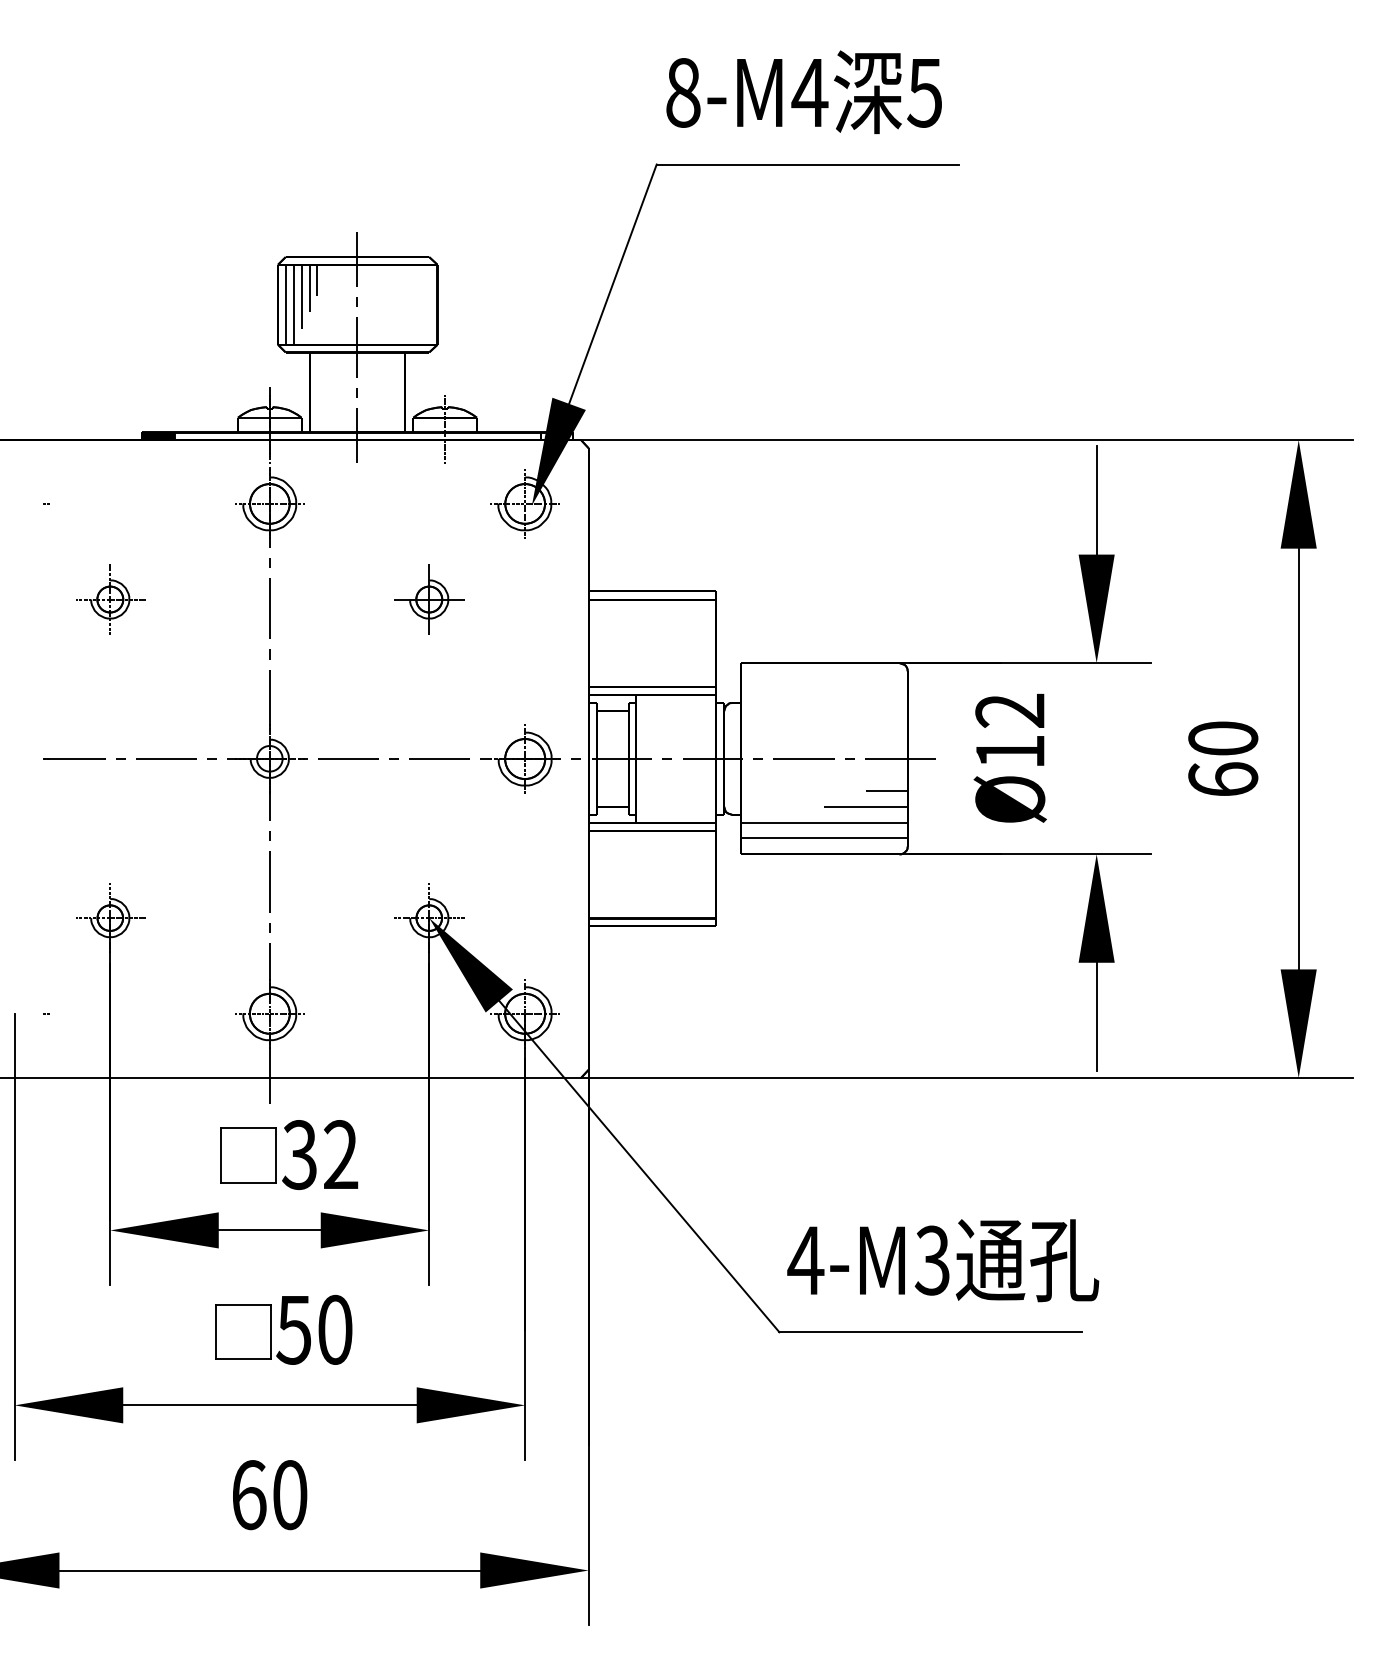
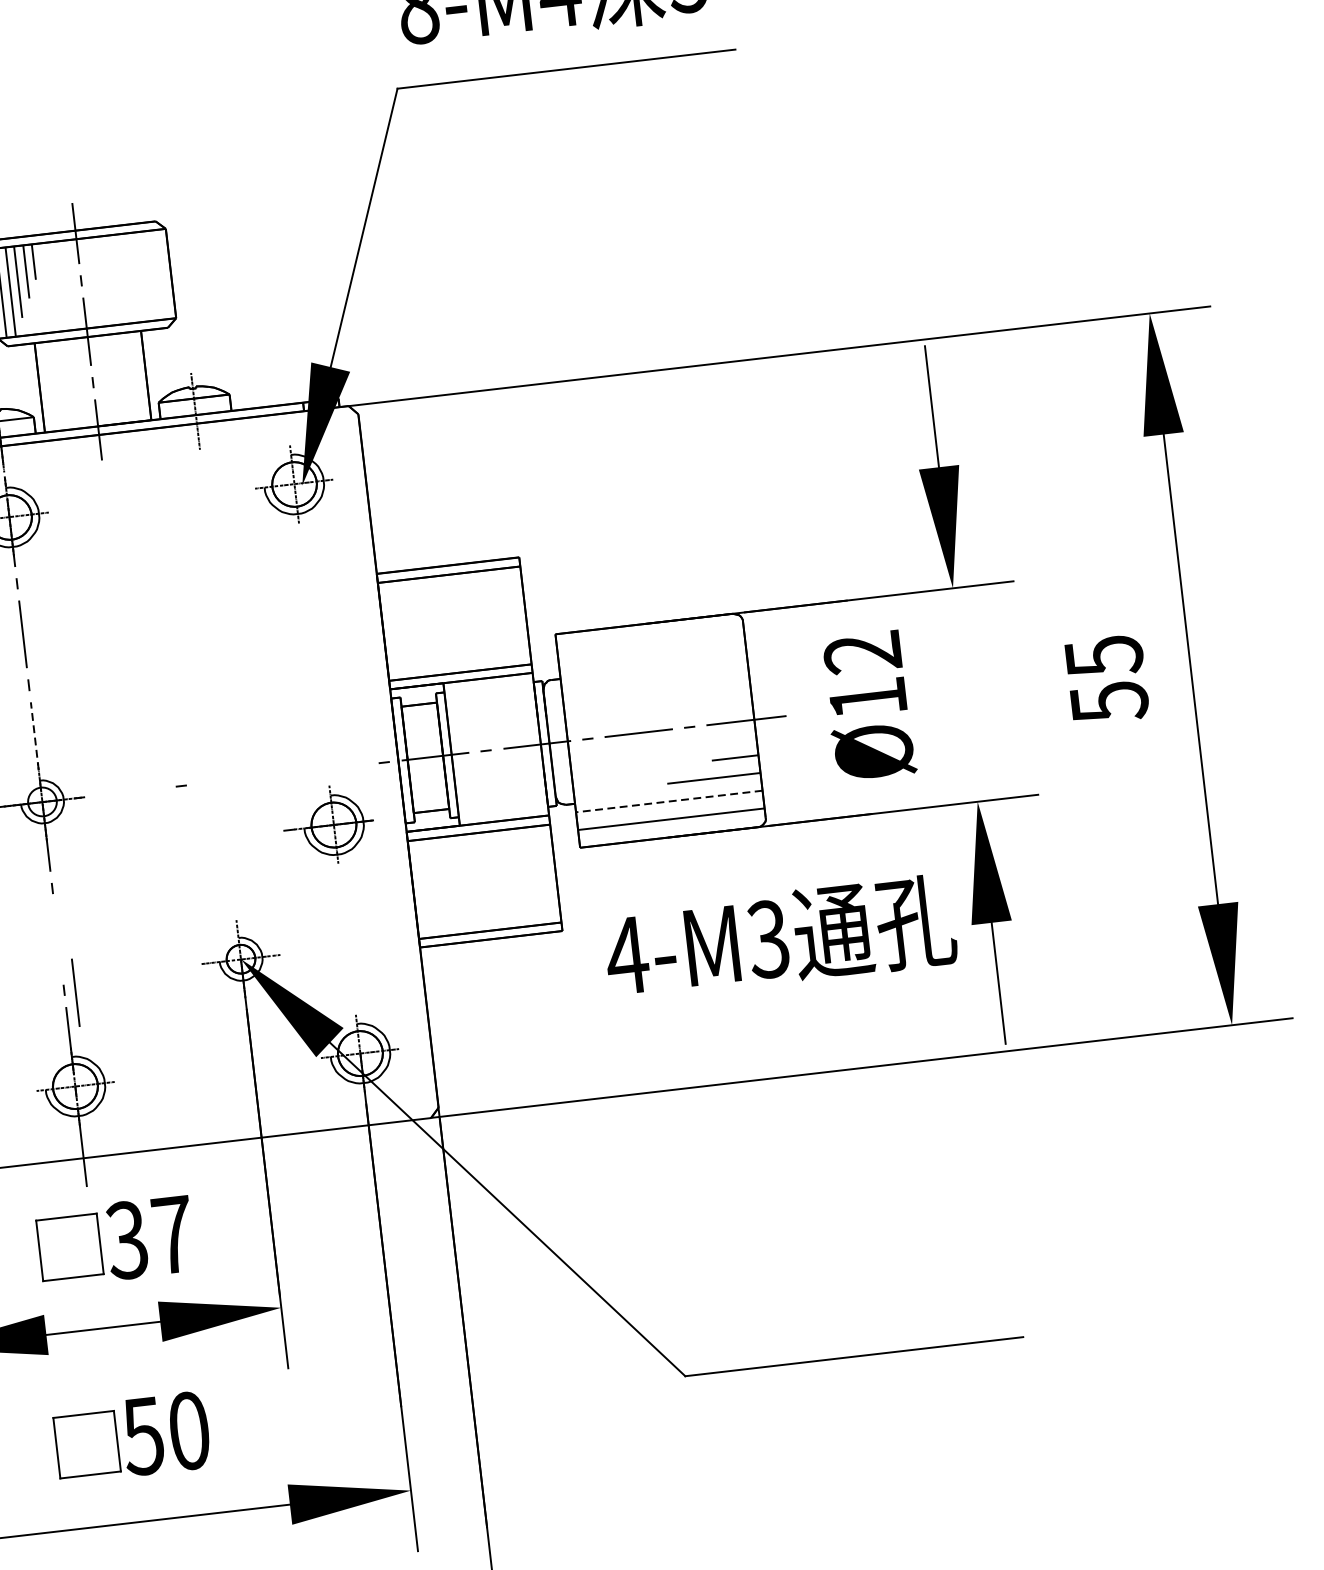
part: (429, 599) -> (200, 603), removed
line: (269, 699) -> (34, 735), solid -> dashed
line: (348, 758) -> (130, 791), removed
line: (439, 758) -> (231, 779), removed
part: (520, 758) -> (328, 825), moved
text: (1223, 759) -> (1107, 679), 60 -> 55
line: (824, 822) -> (669, 801), solid -> dashed
line: (269, 881) -> (75, 992), moved
text: (341, 1154) -> (173, 1234), 32 -> 37
text: (943, 1260) -> (780, 937), moved

